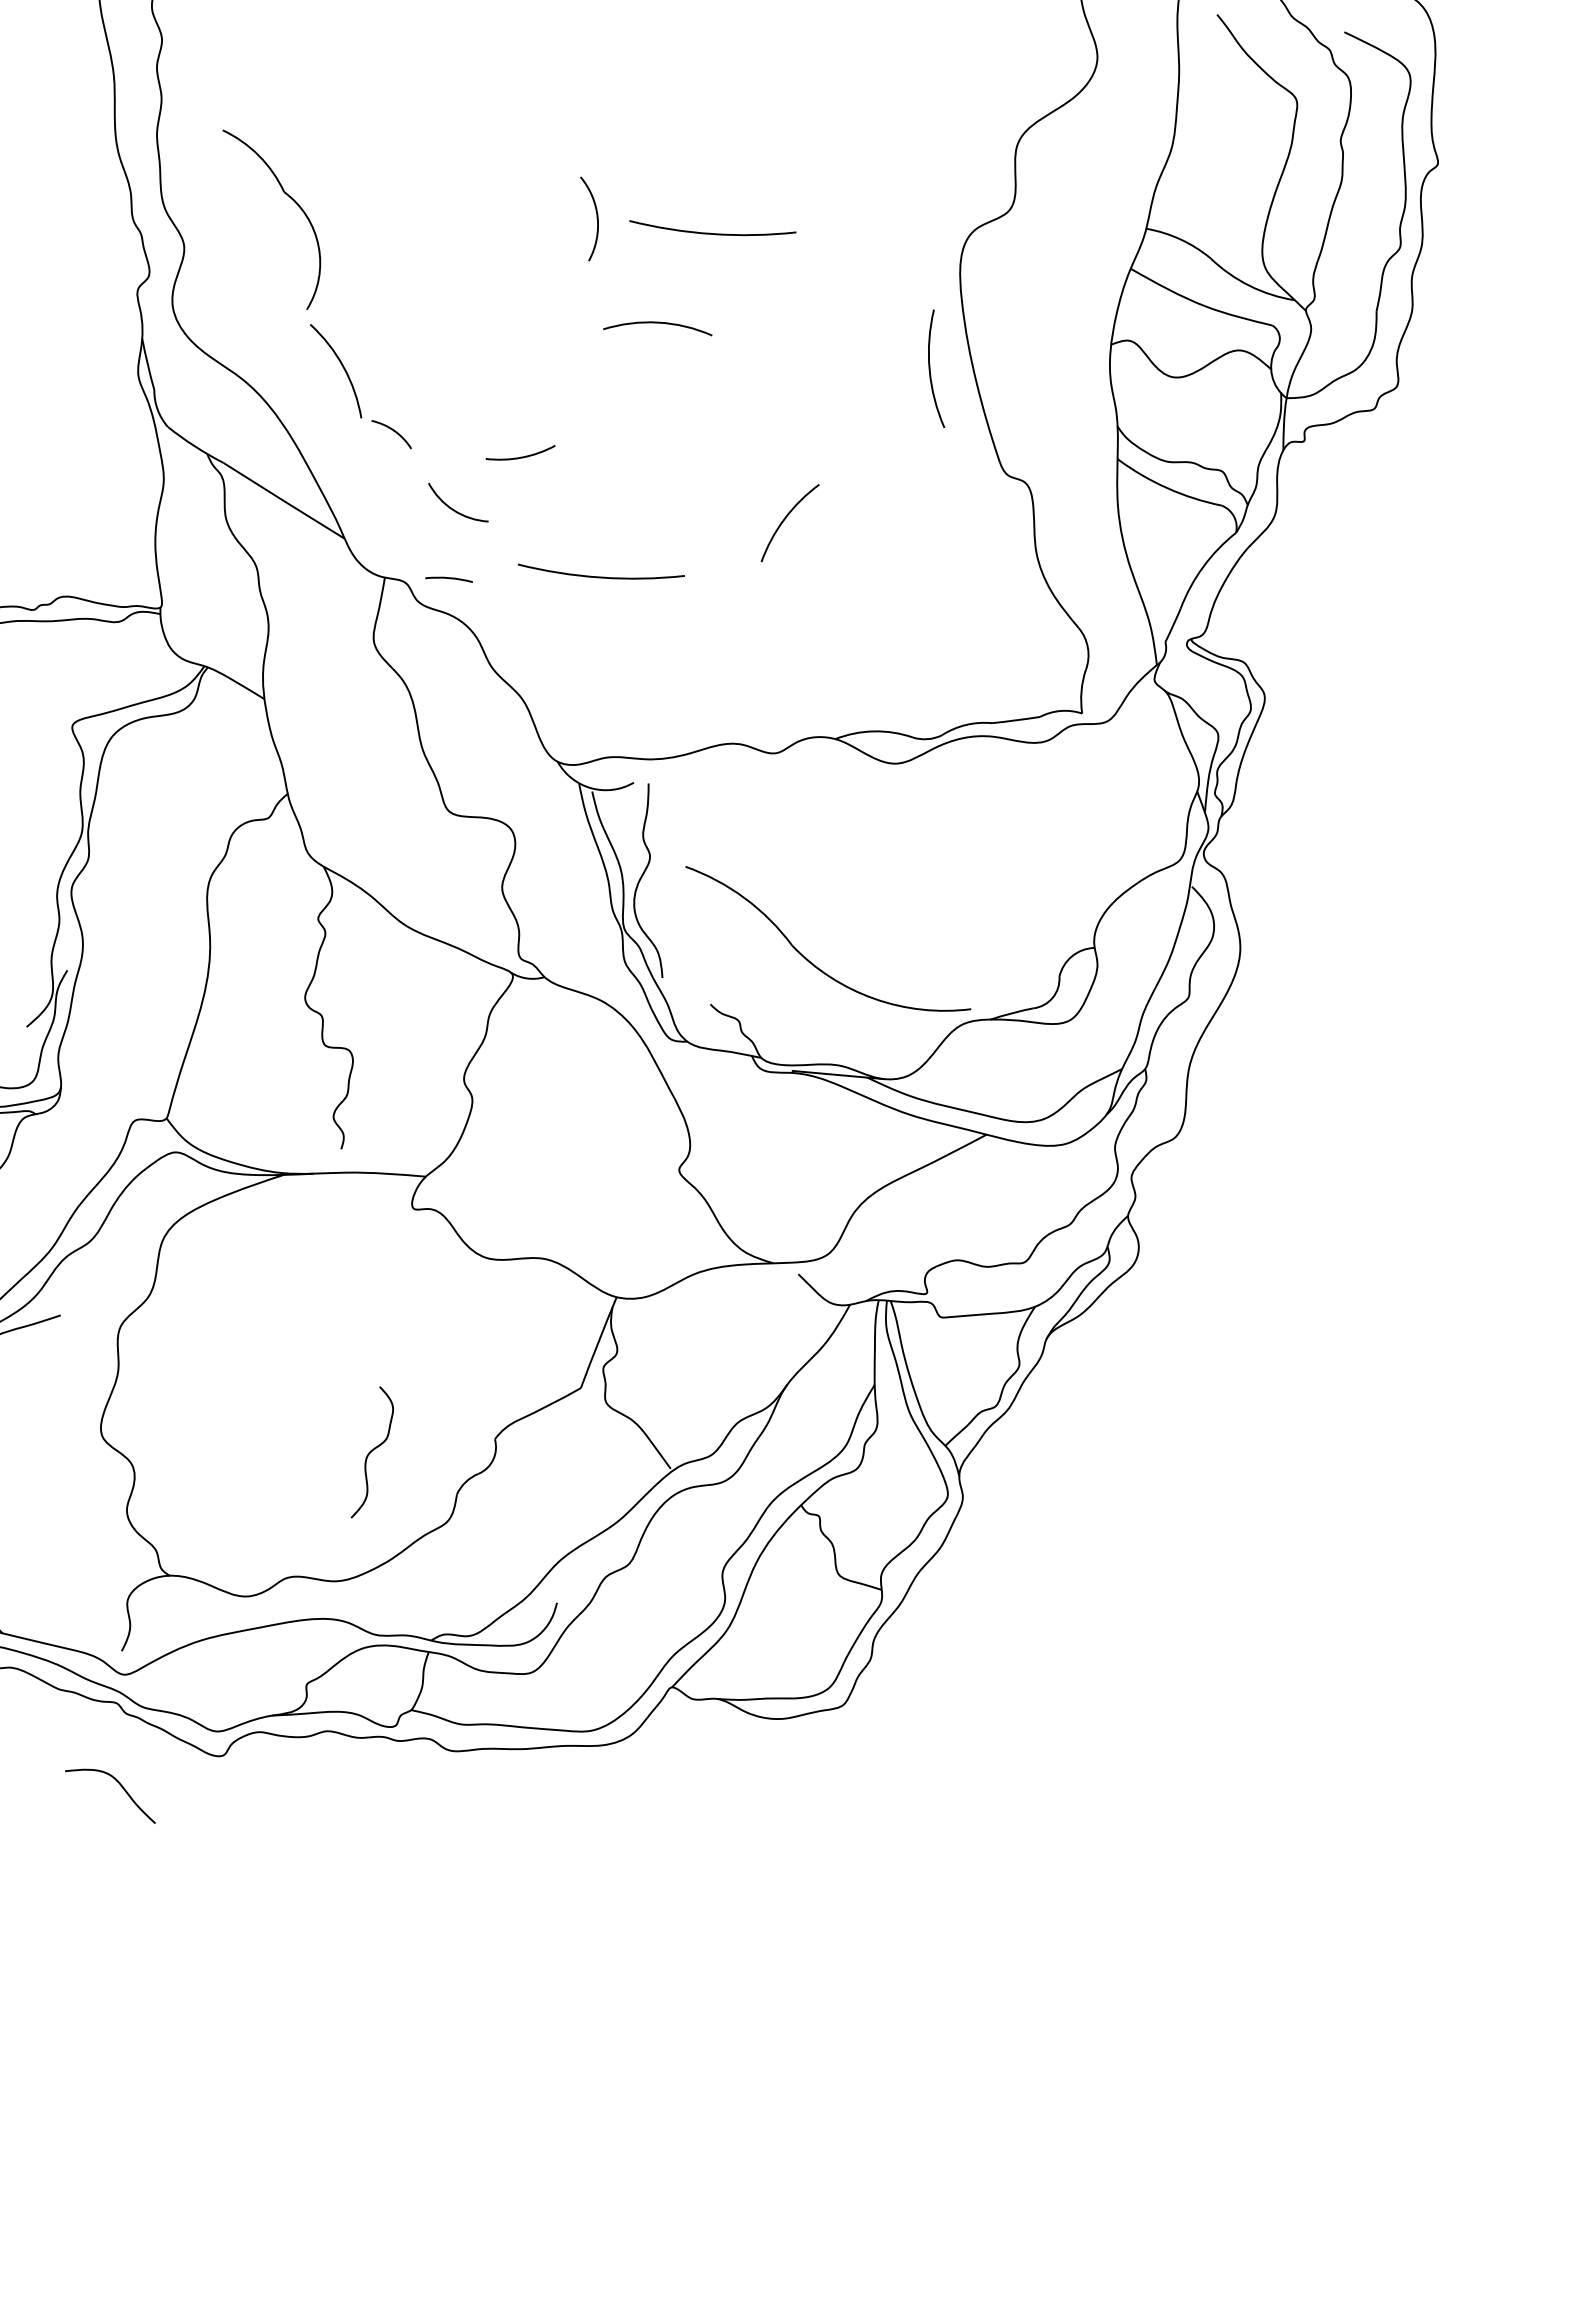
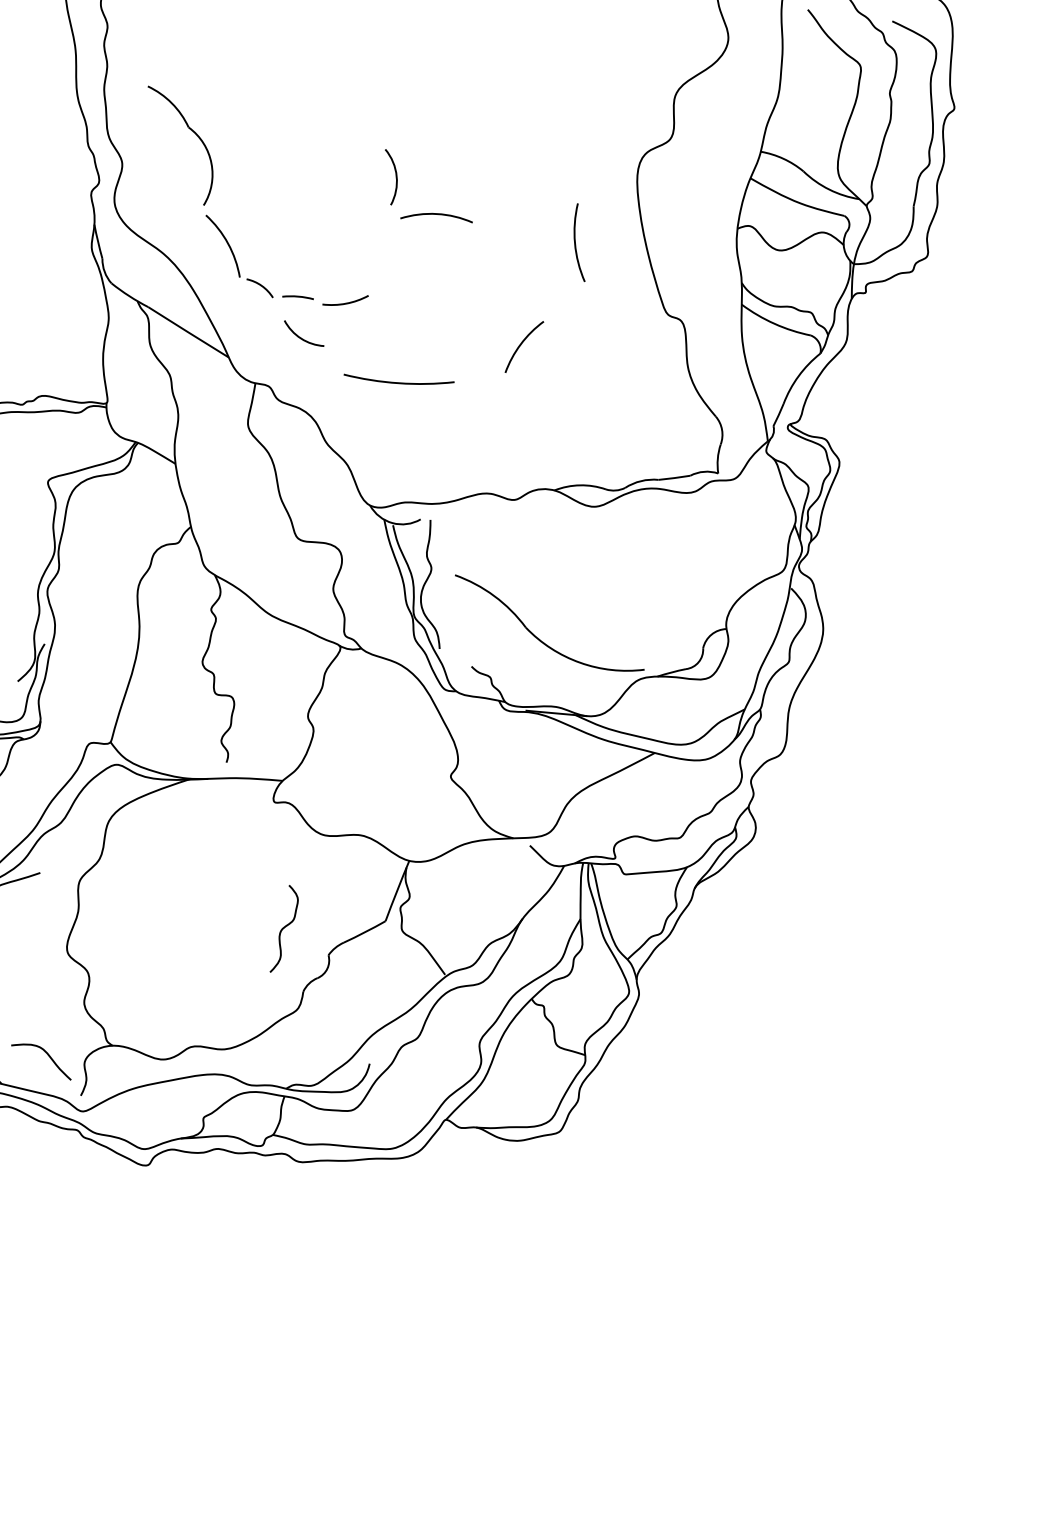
arc: (595, 219) -> (395, 177), moved
arc: (711, 232) -> (472, 154), removed
arc: (931, 371) -> (576, 244), moved
arc: (448, 579) -> (297, 297), moved
curve: (371, 1451) -> (283, 928), moved
curve: (119, 1786) -> (47, 1055), moved

